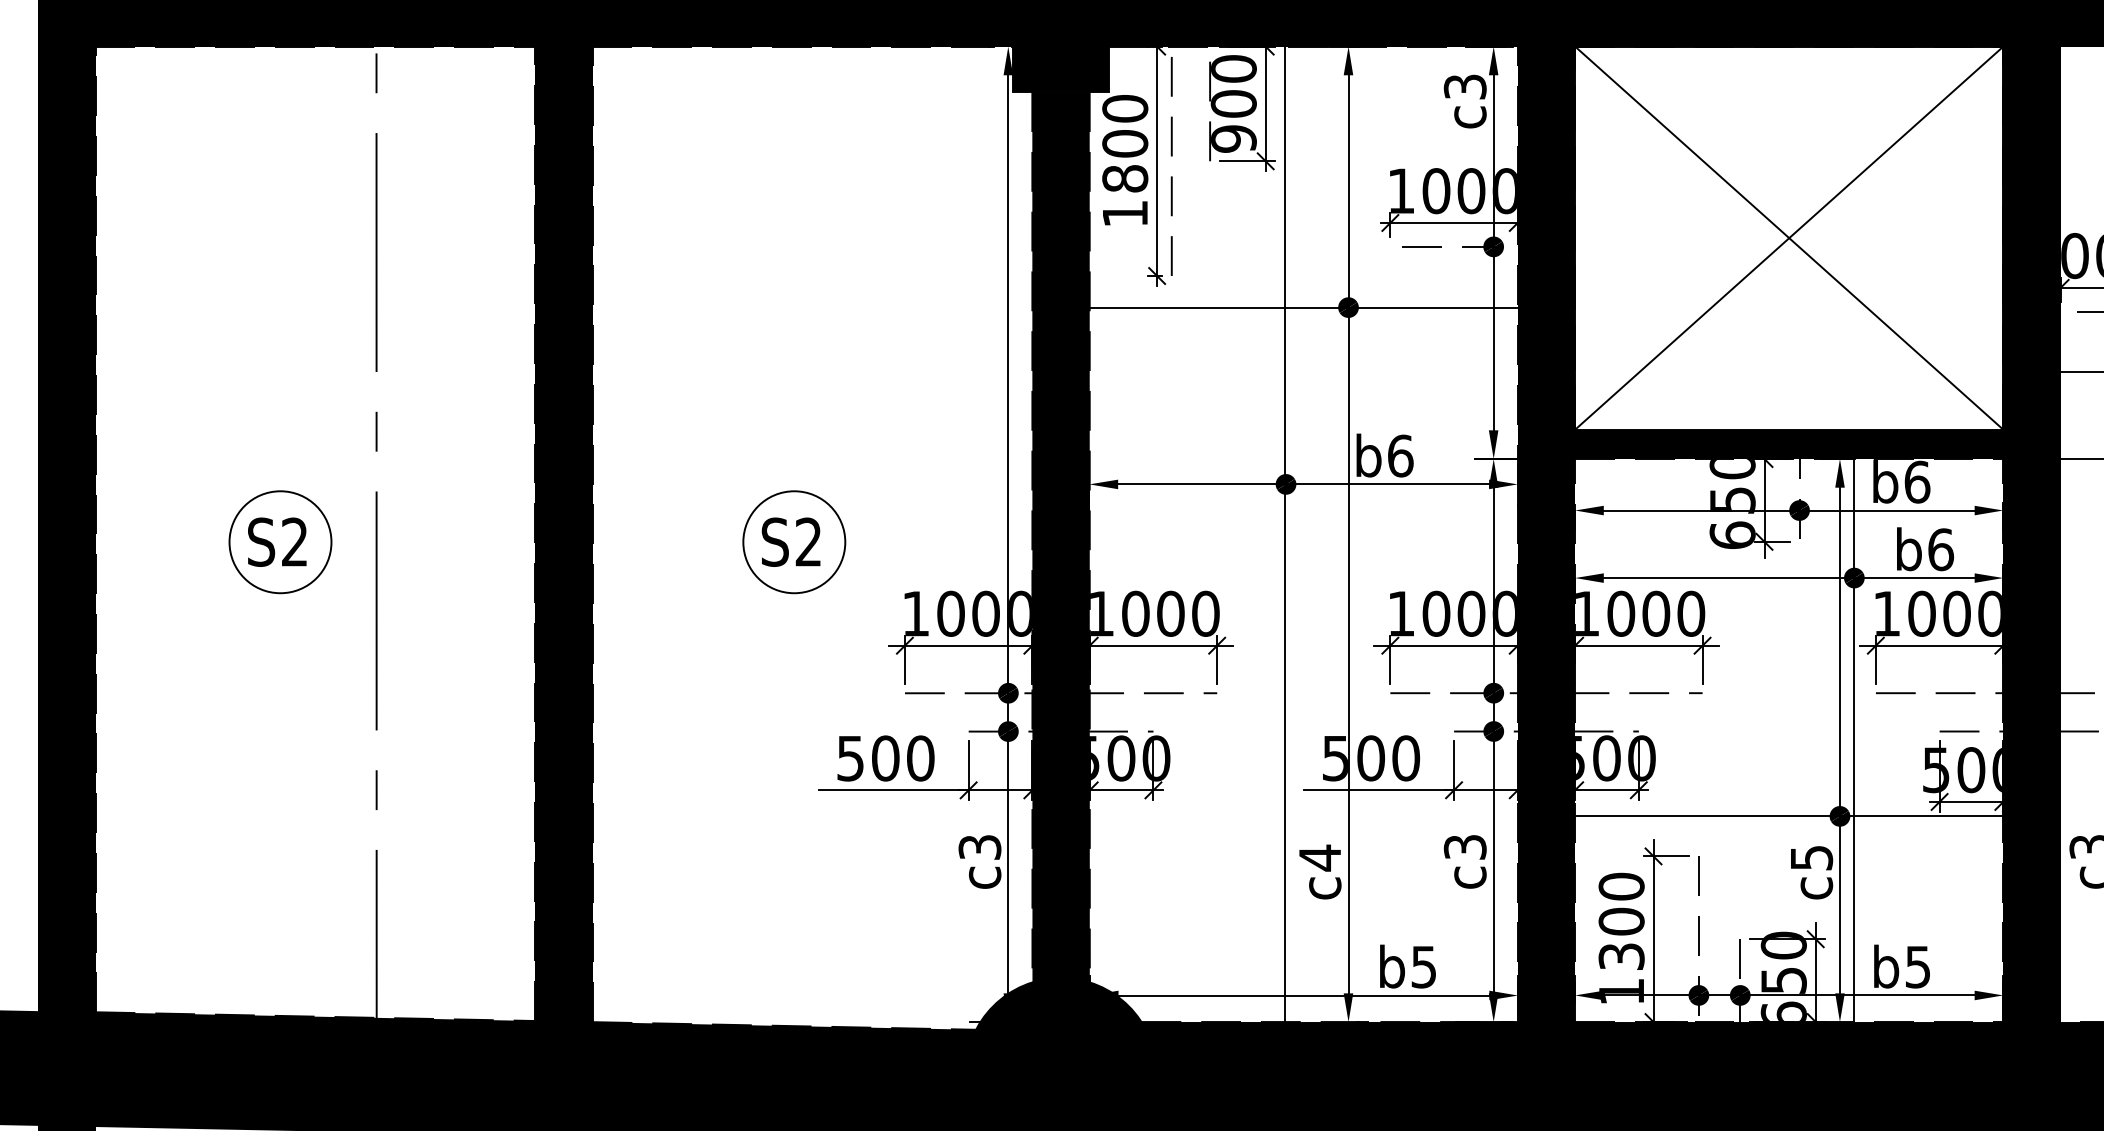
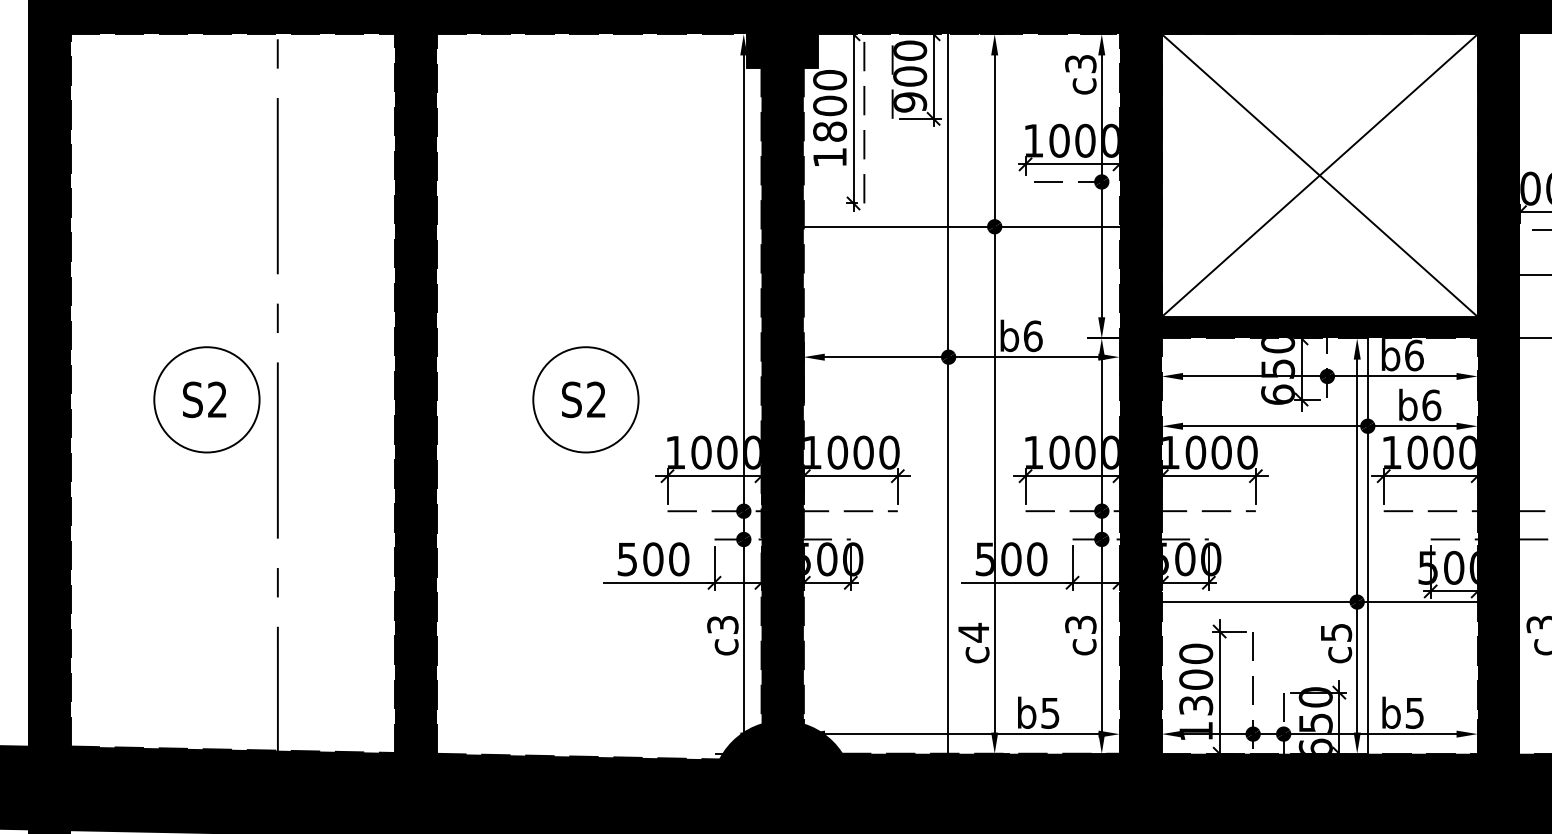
circle: (280, 542) -> (206, 400), size x1.4
circle: (794, 542) -> (586, 400), size x1.4

